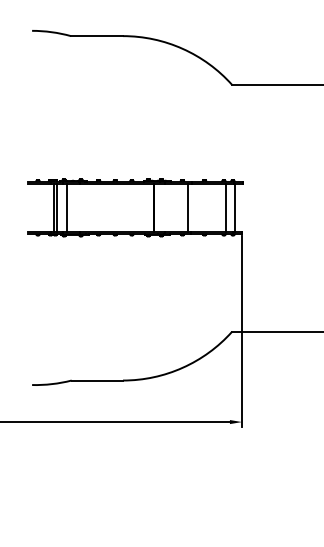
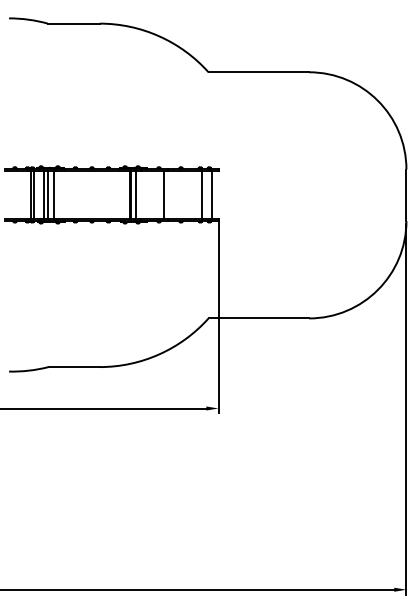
line: (70, 207) -> (47, 194), added
line: (76, 207) -> (53, 194), added
line: (159, 207) -> (136, 194), added

